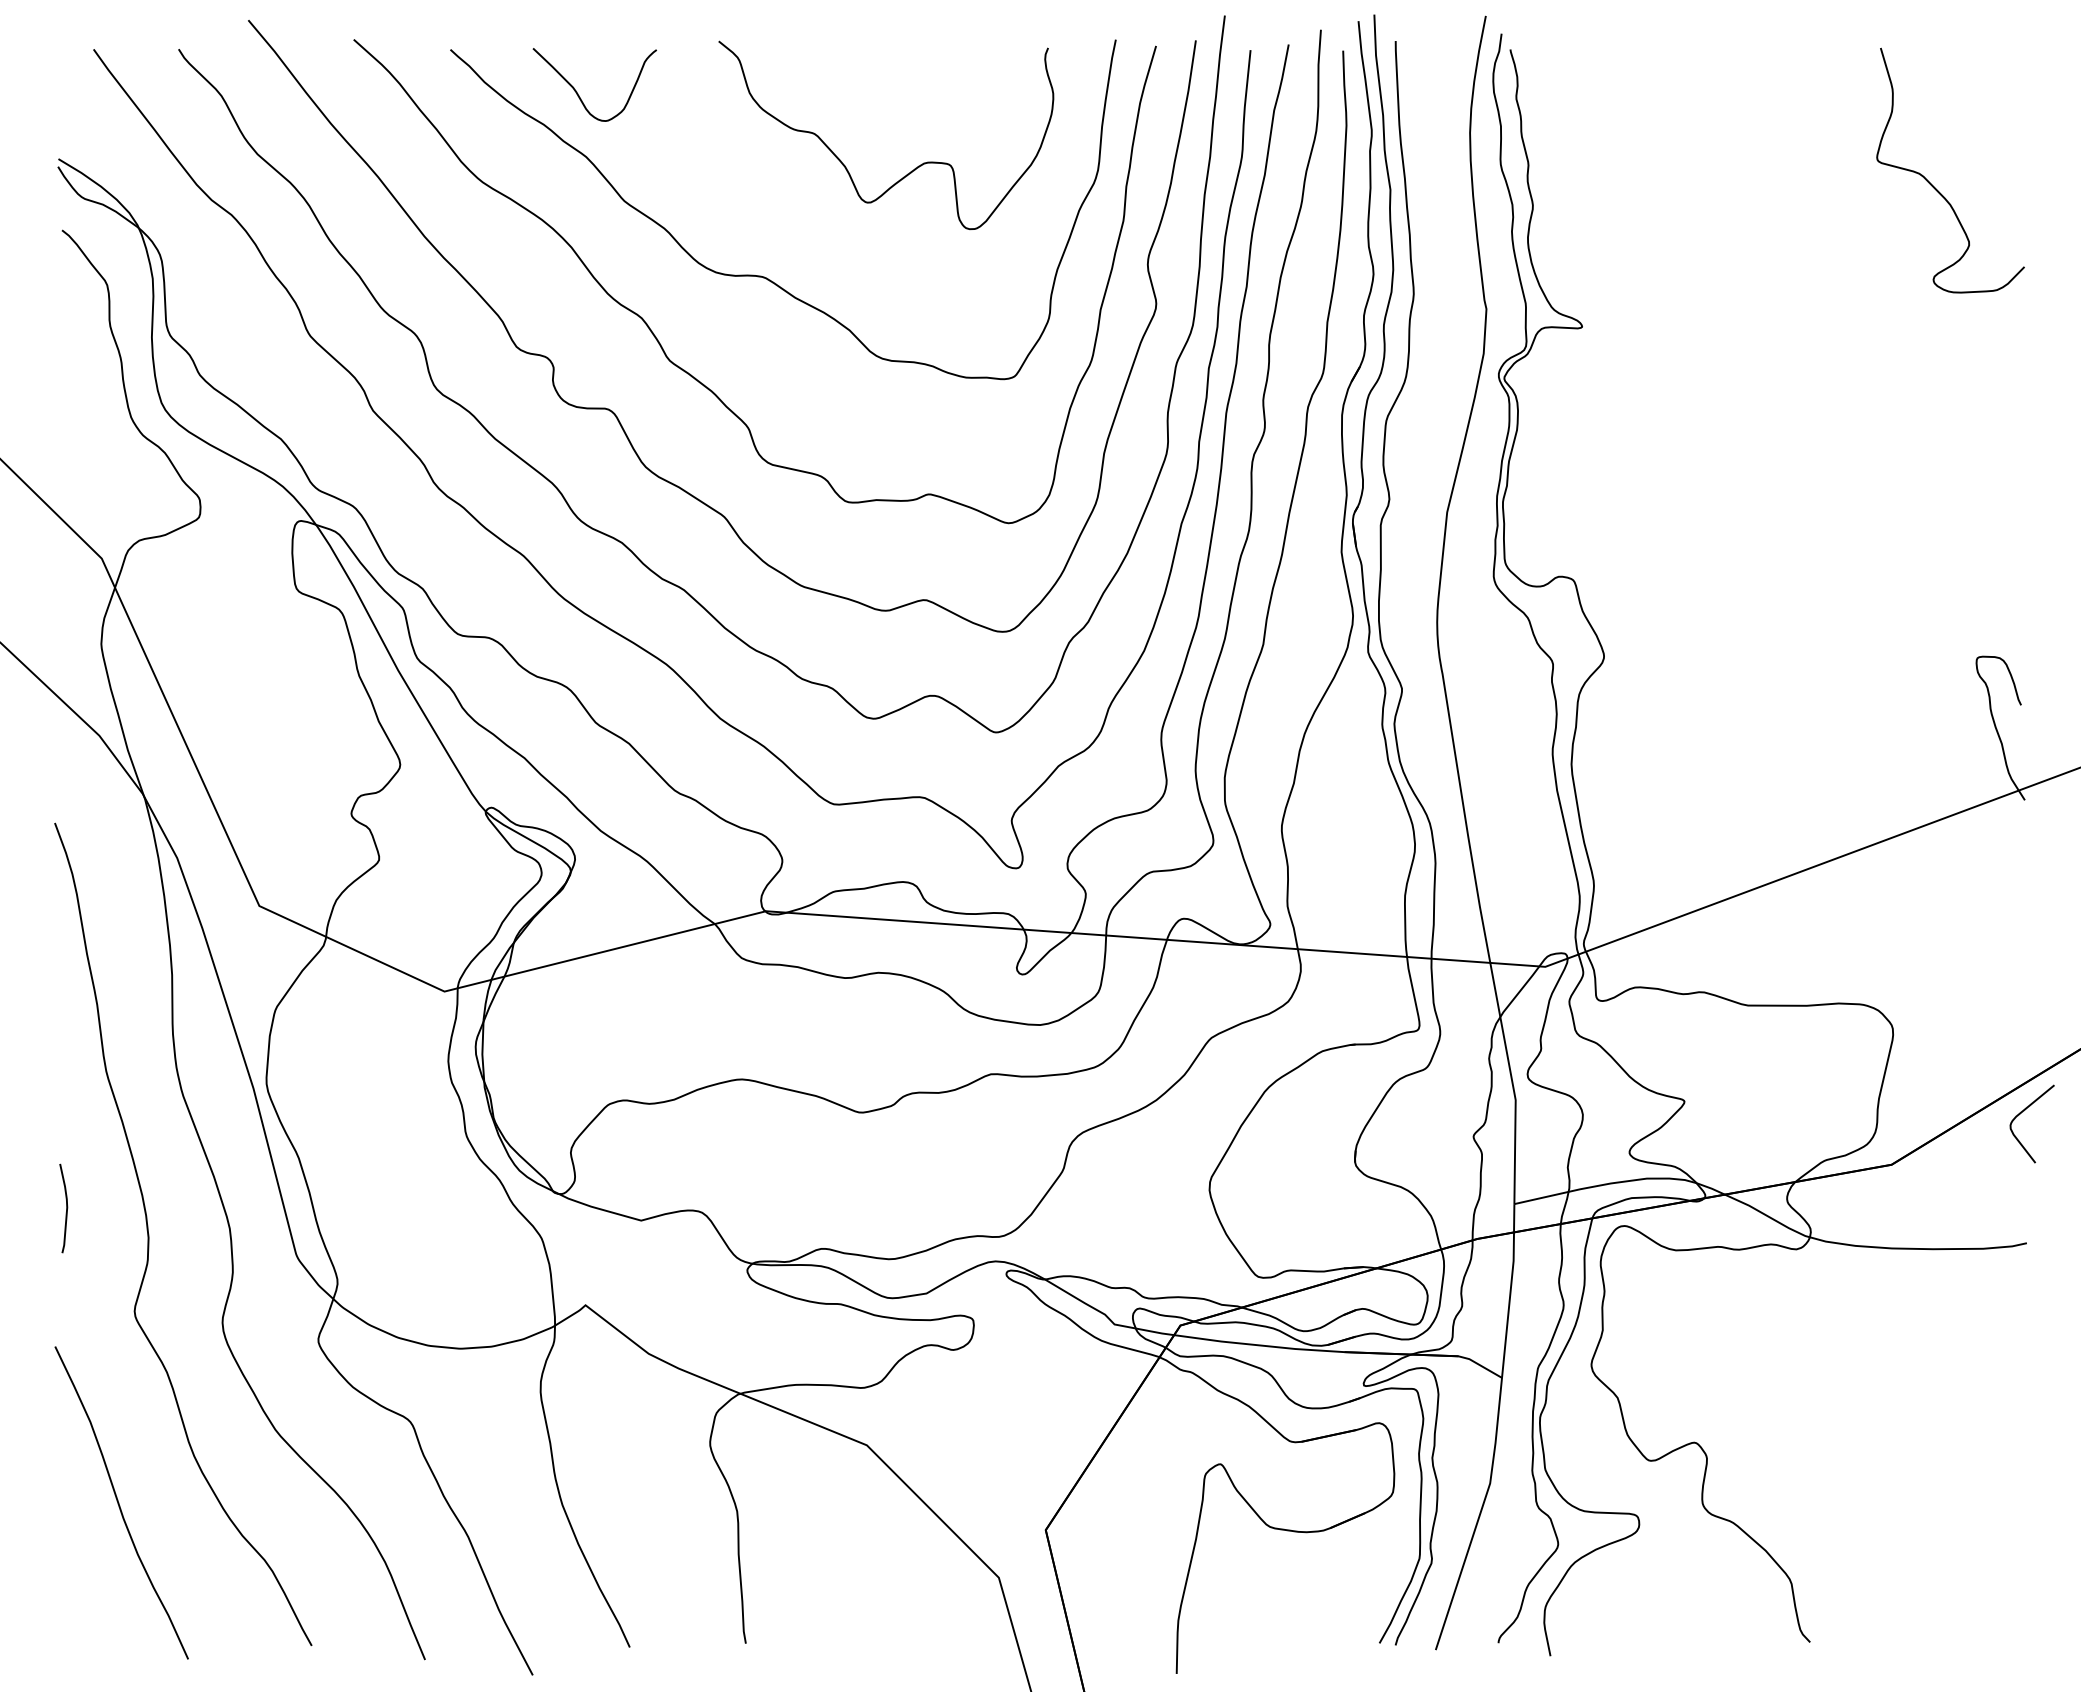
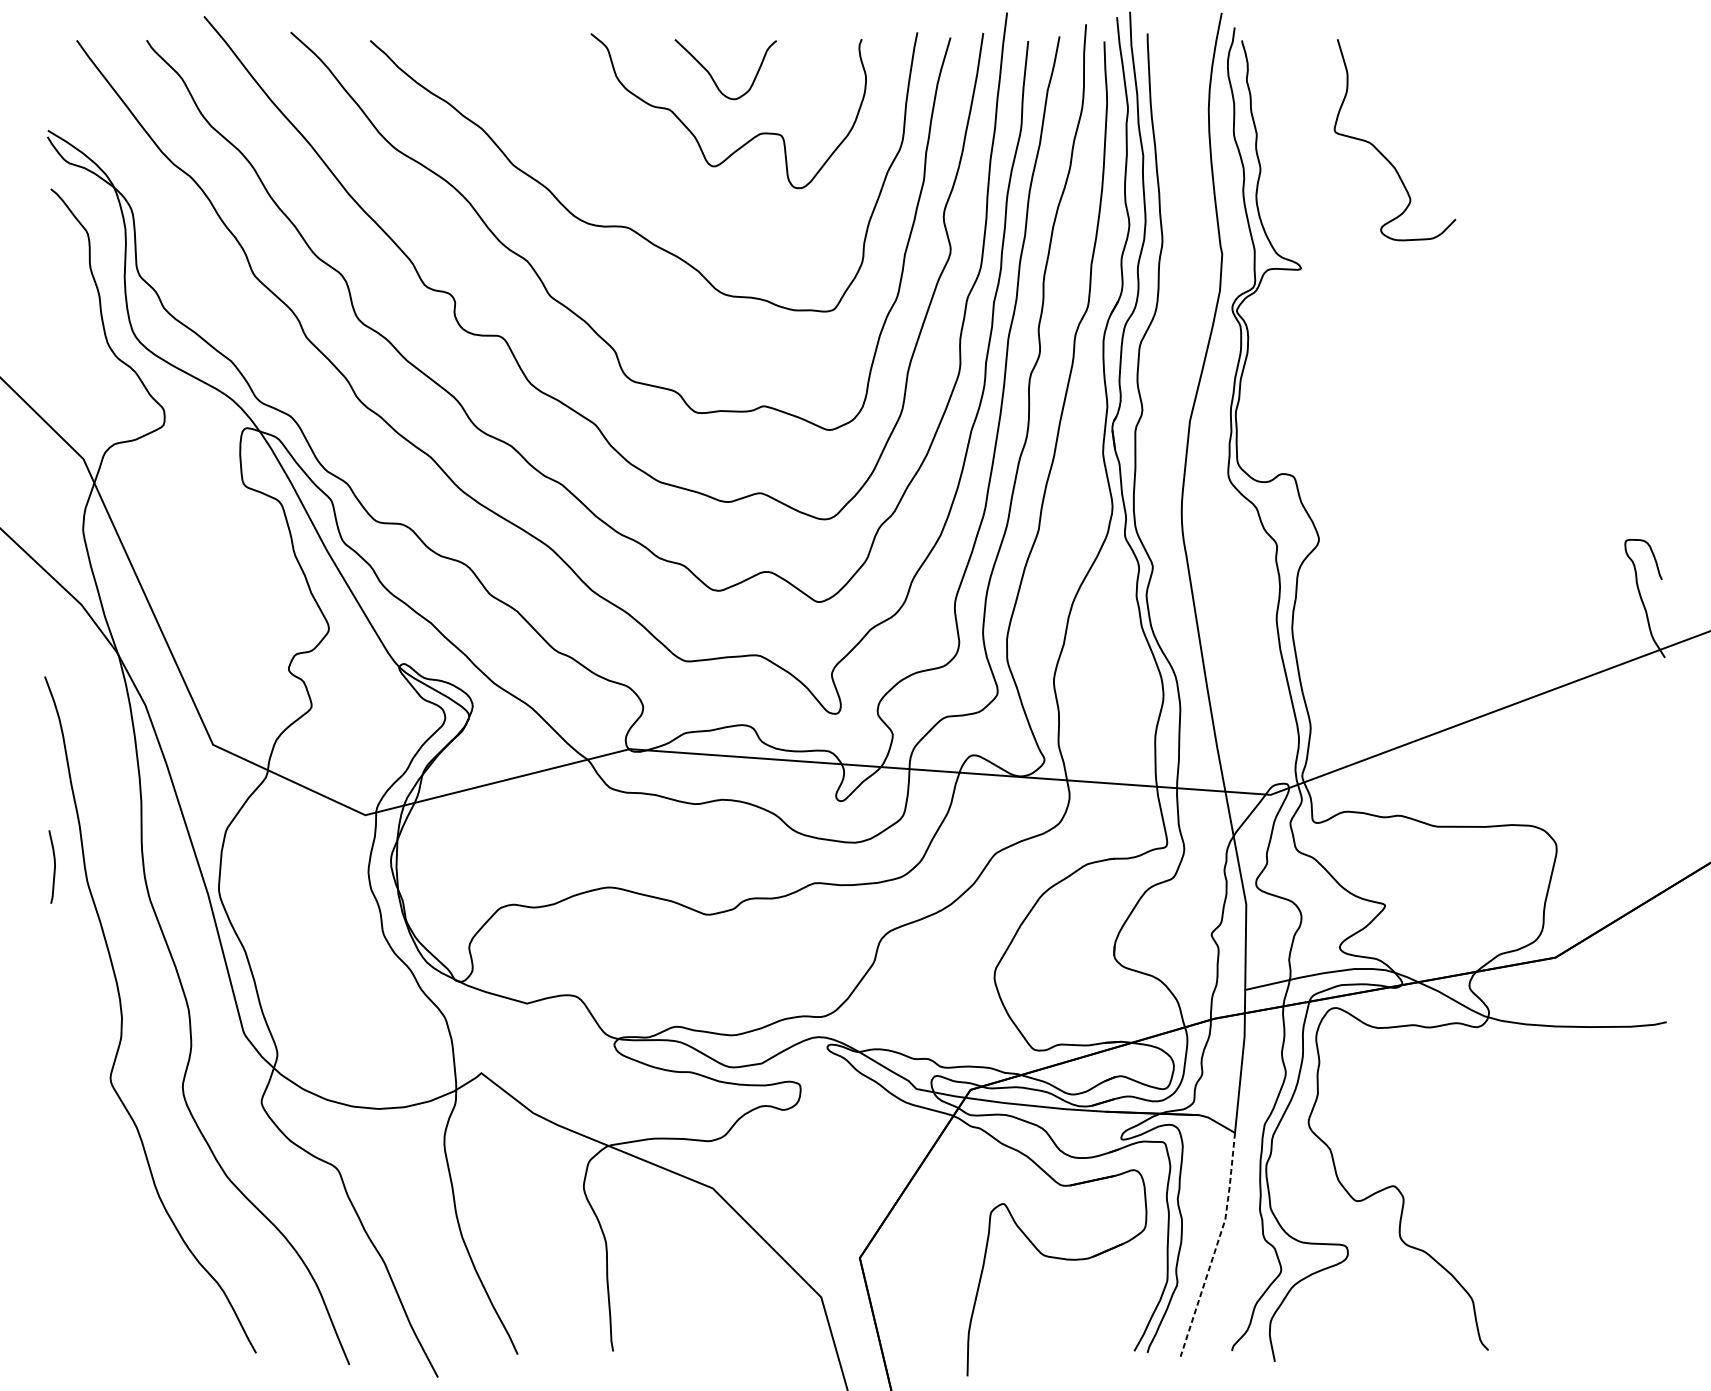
curve: (578, 93) -> (712, 76), moved
curve: (1934, 186) -> (1381, 153), moved
curve: (2024, 1111) -> (1664, 913), removed
curve: (66, 1208) -> (54, 866), moved
curve: (119, 1502) -> (98, 1235), removed
line: (1479, 1515) -> (1216, 1246), solid -> dashed

